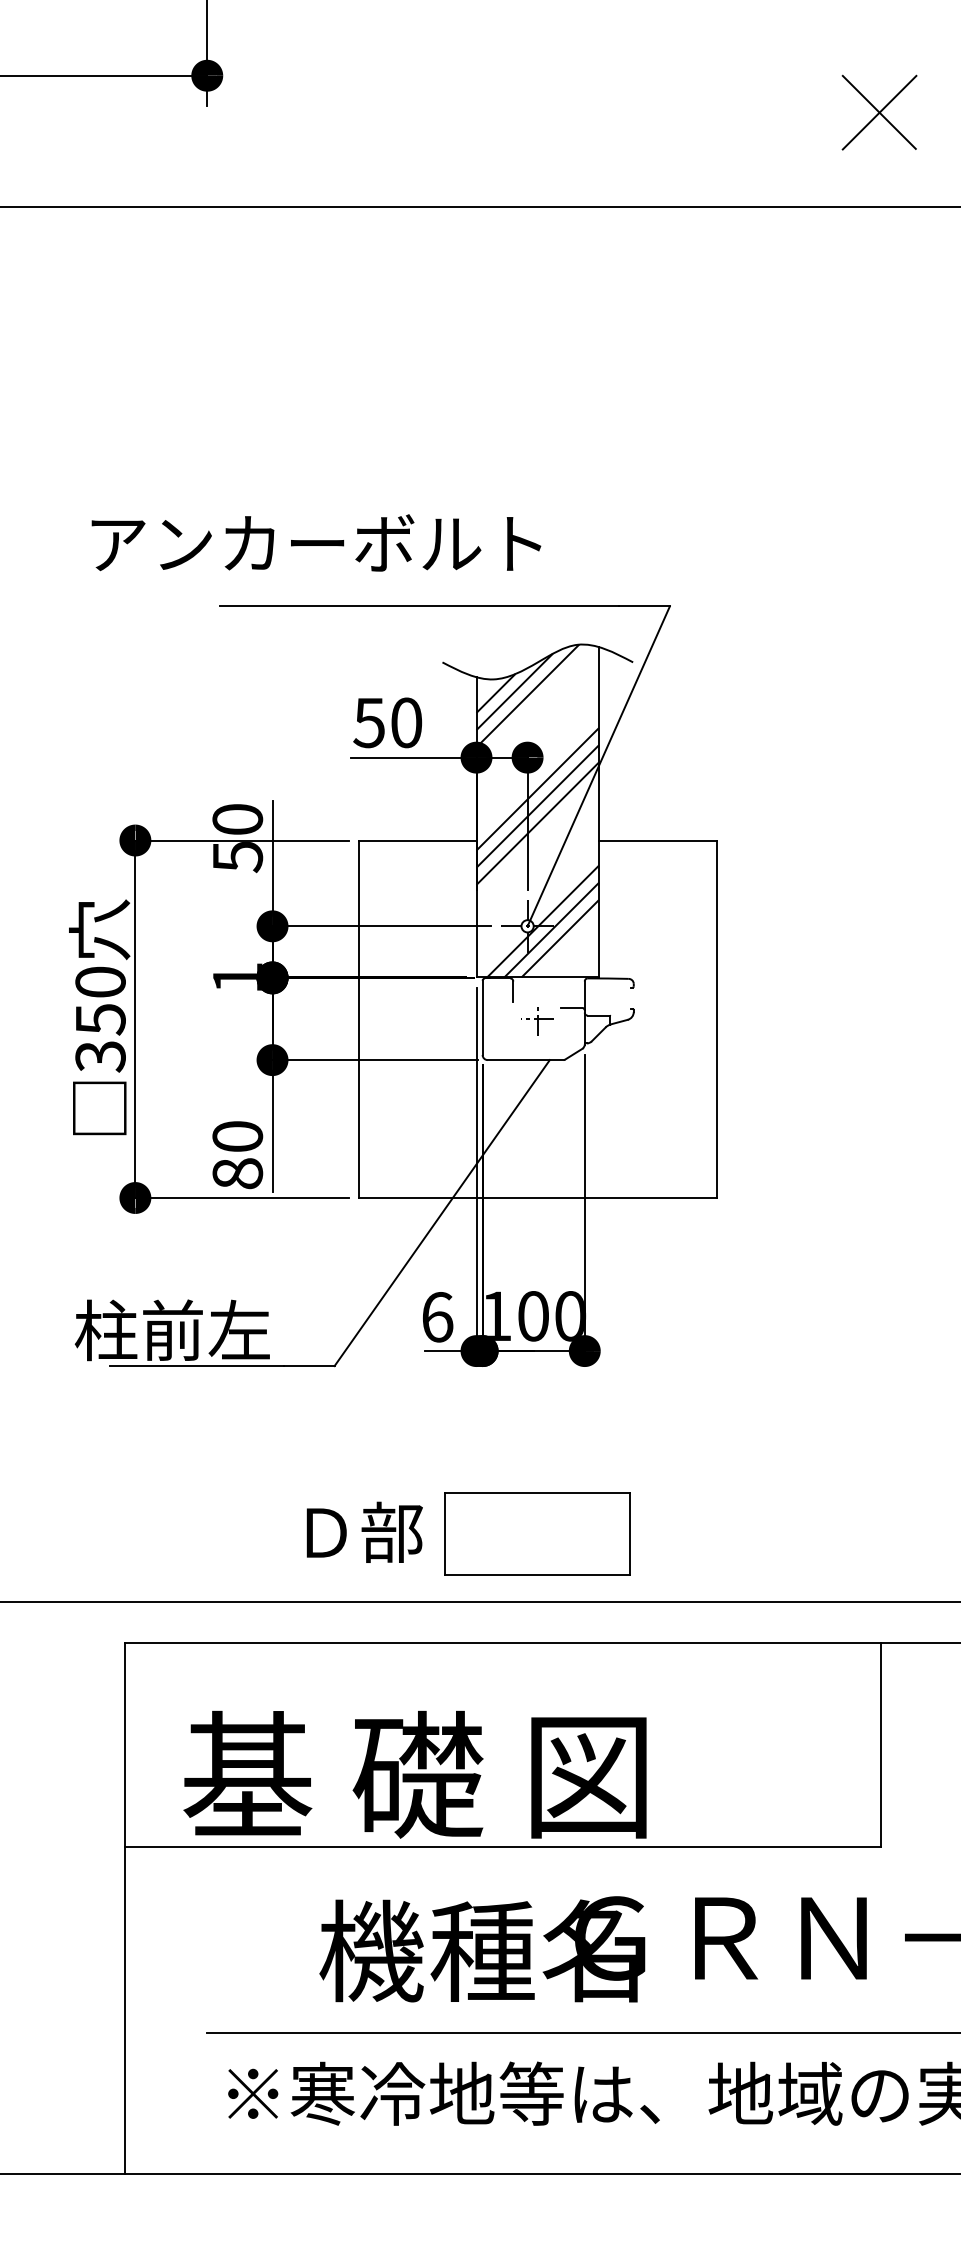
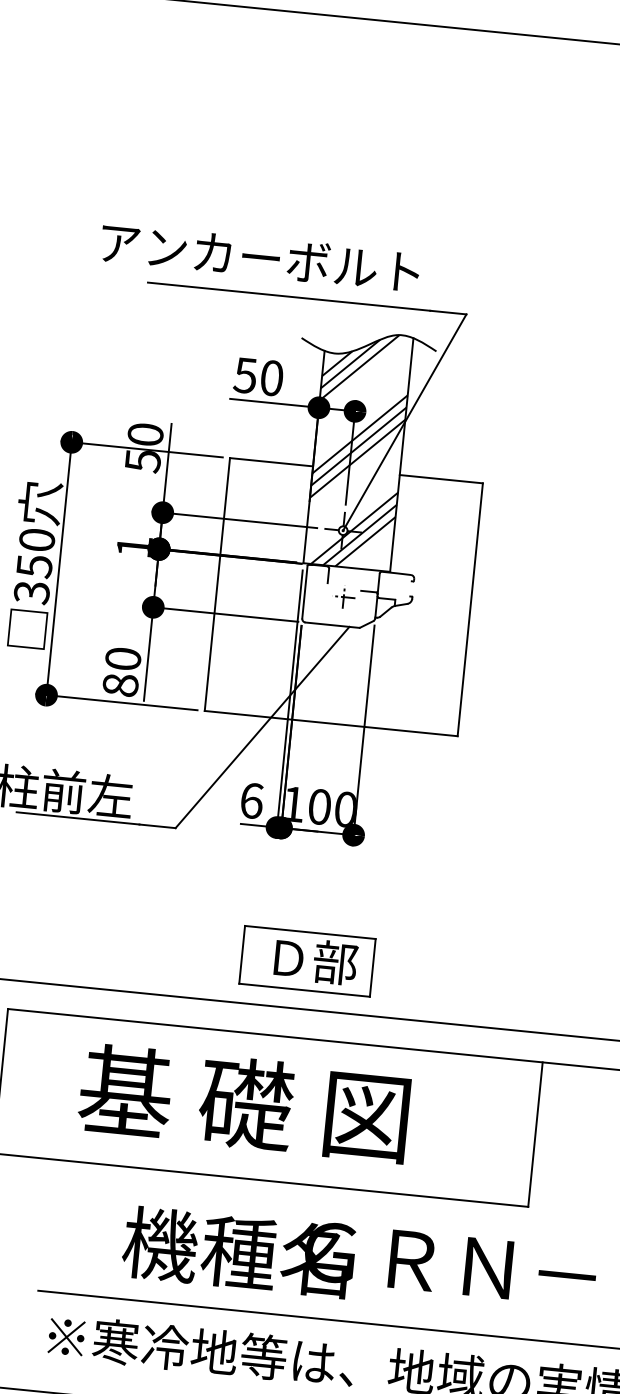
text: (316, 542) -> (260, 256), moved
text: (364, 1531) -> (315, 960), moved
text: (414, 1774) -> (243, 1103), moved

